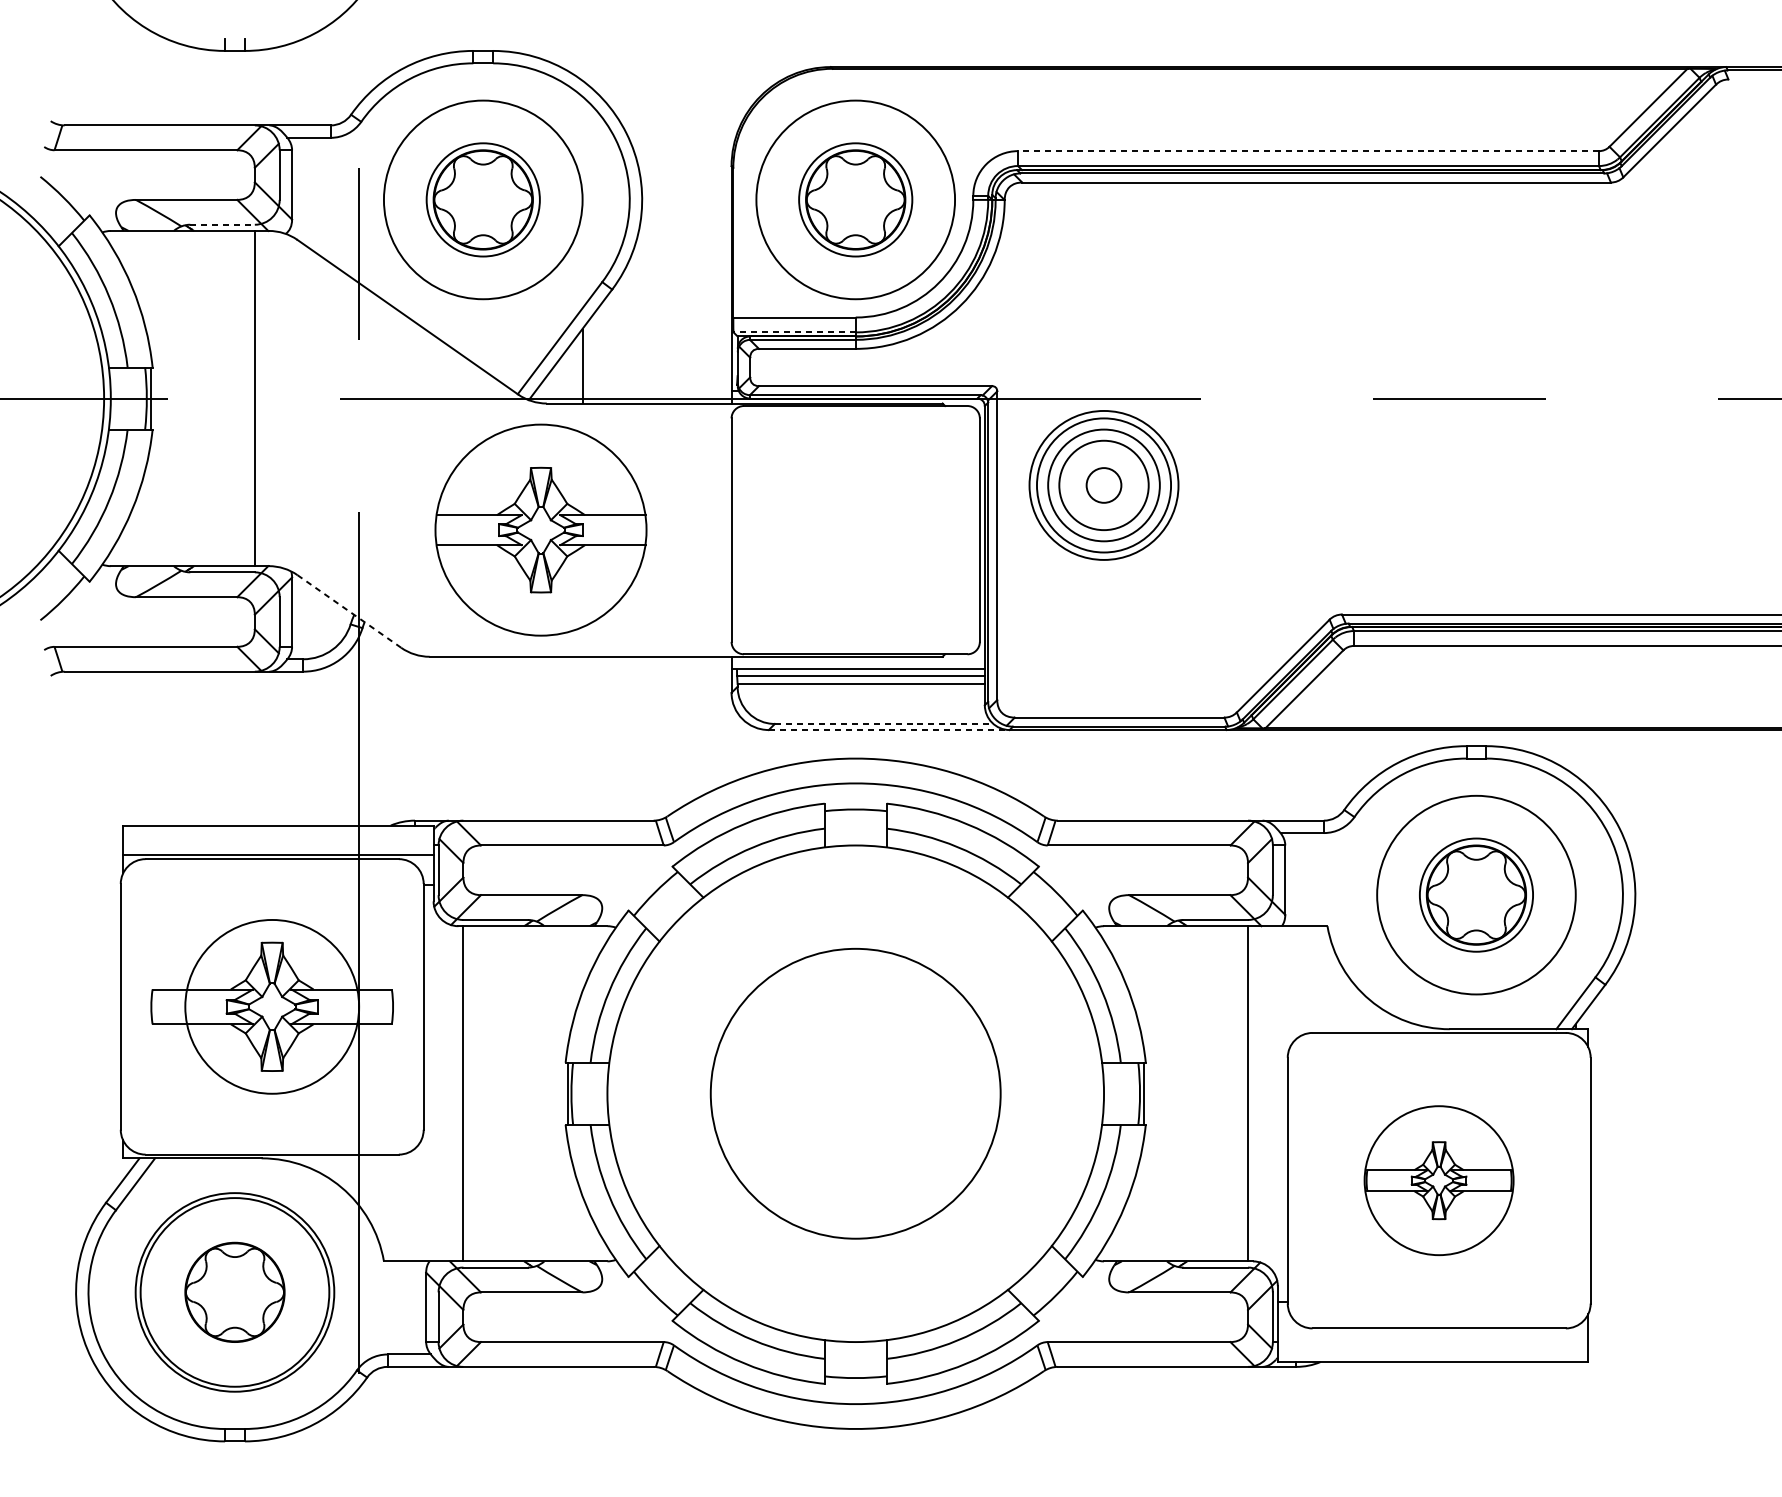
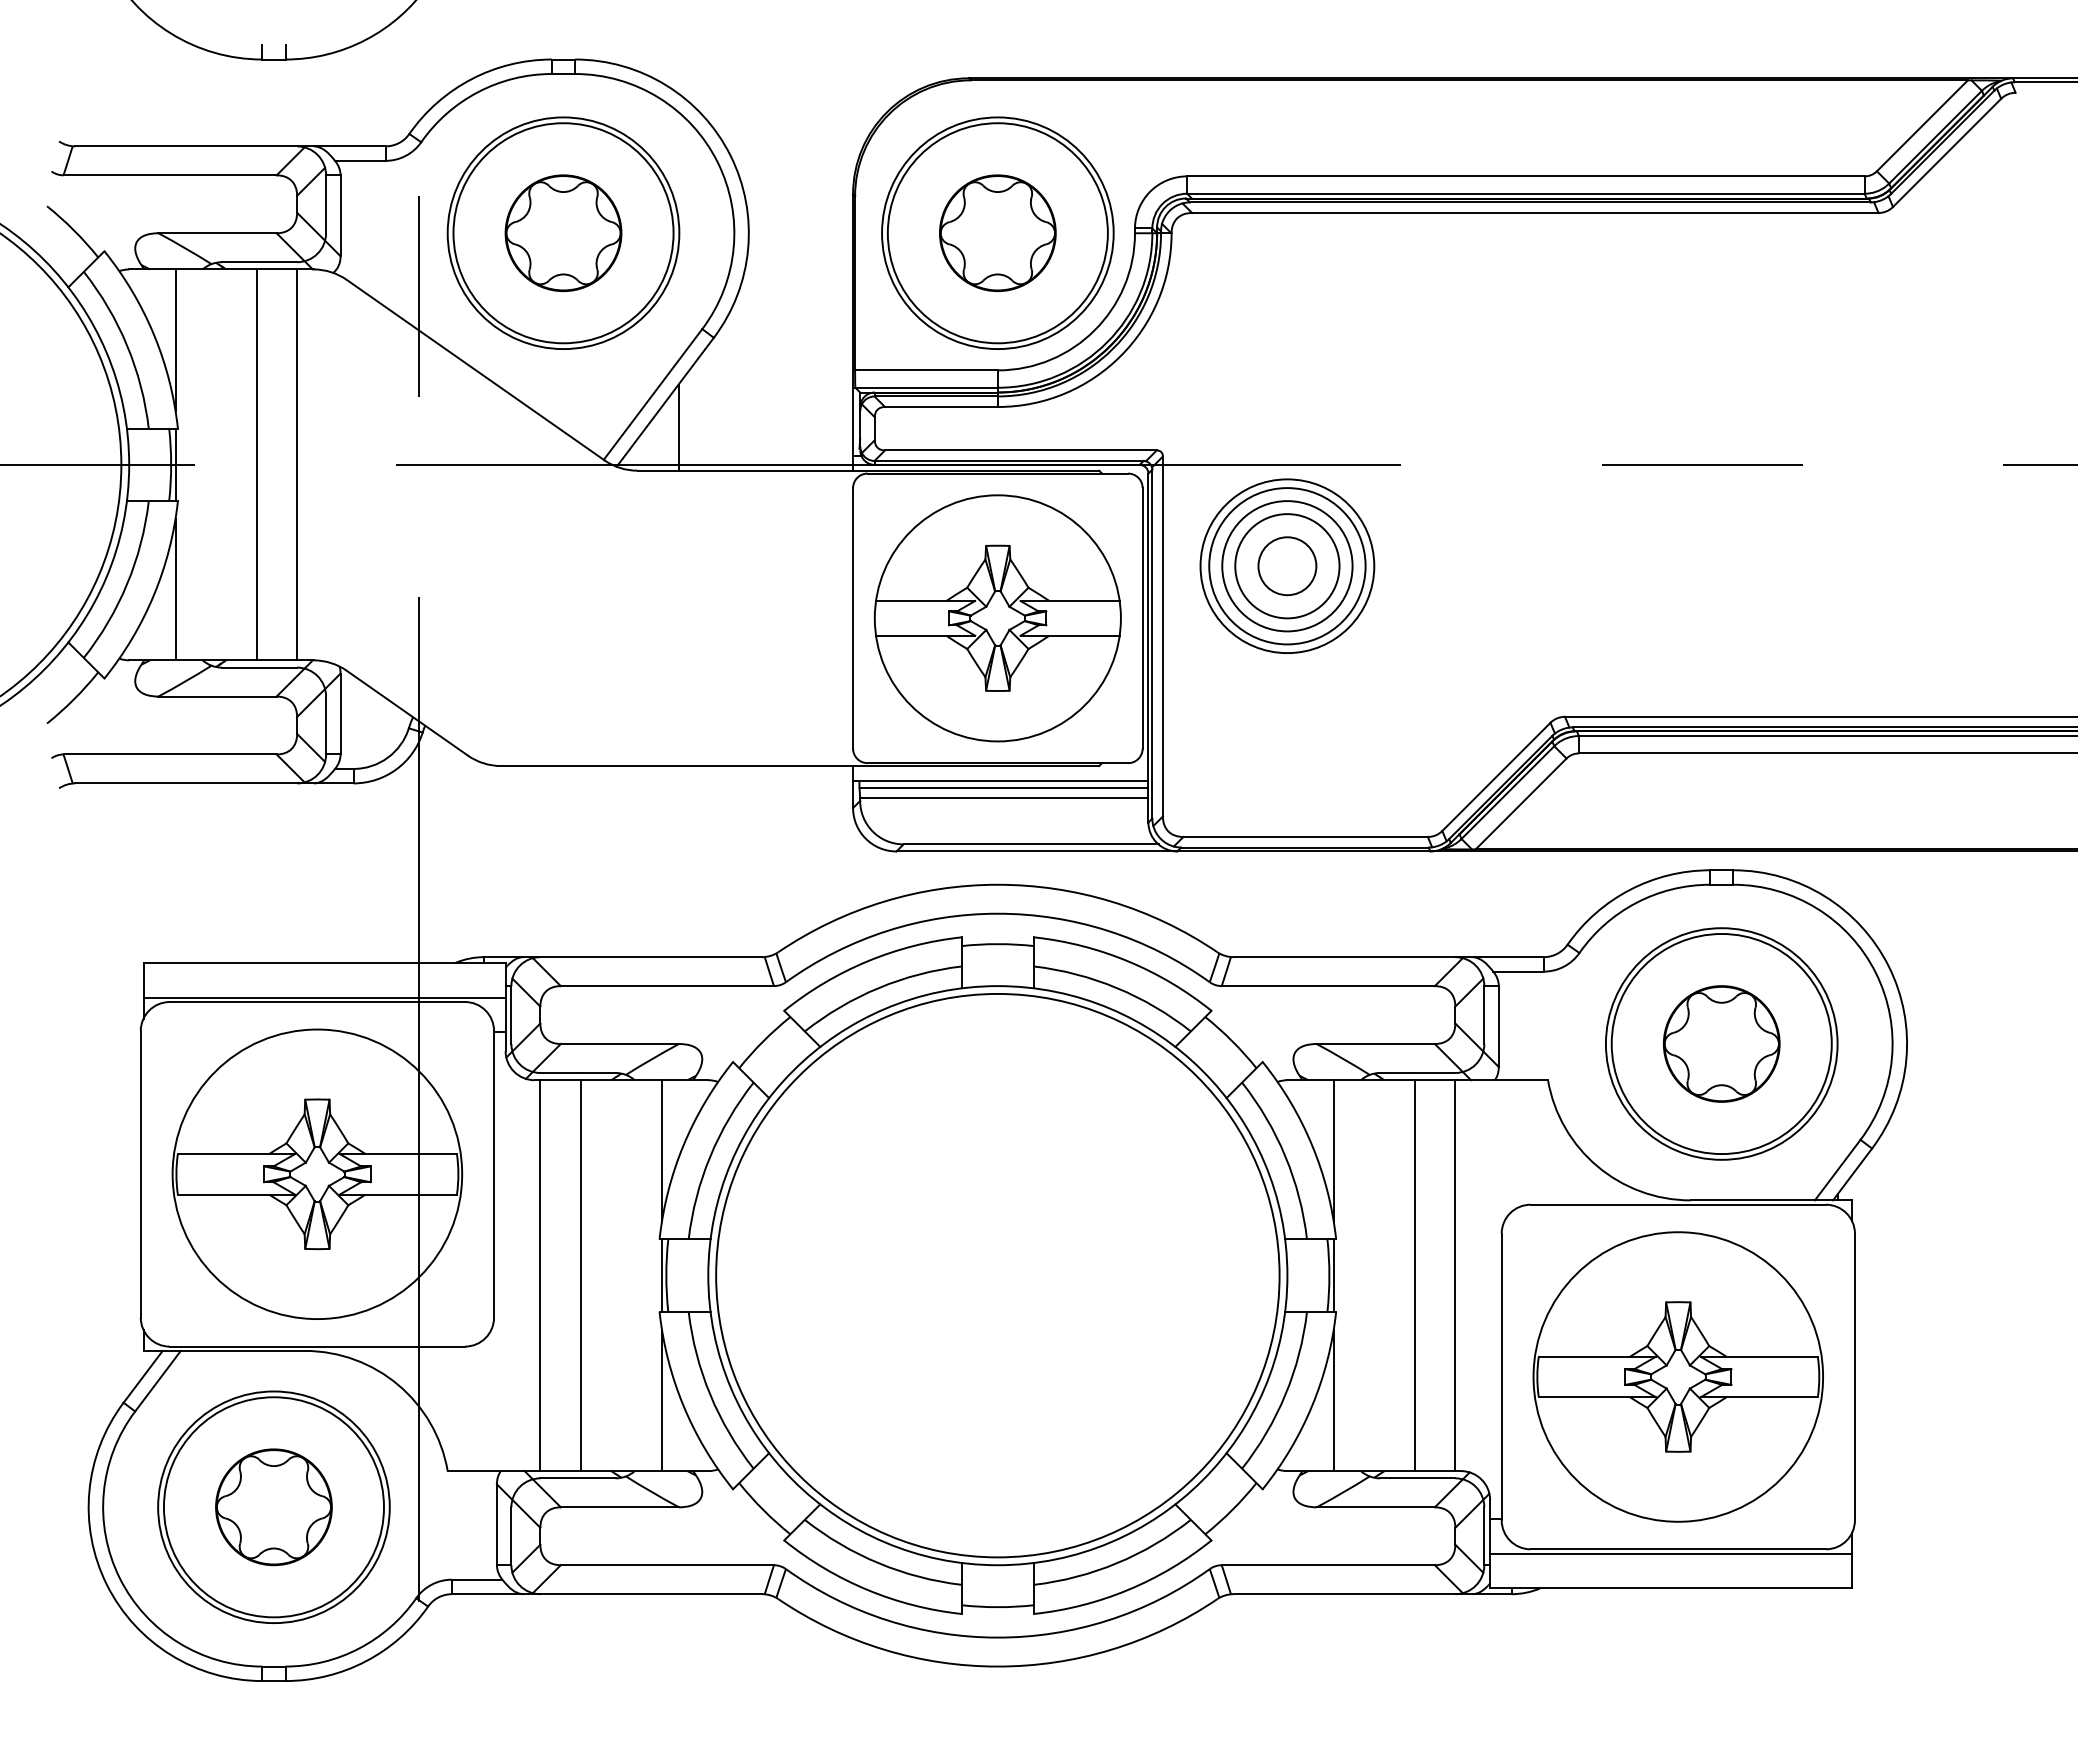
line: (1308, 151) -> (1525, 176), dashed -> solid
circle: (483, 200) -> (563, 233), size x1.67
circle: (855, 200) -> (997, 233), size x1.67
line: (222, 224) -> (259, 262), dashed -> solid
line: (150, 291) -> (175, 340), added
line: (794, 332) -> (926, 387), dashed -> solid
line: (220, 398) -> (256, 464), added
circle: (1104, 485) -> (1287, 566), size x1.43
line: (150, 505) -> (175, 589), added
part: (540, 530) -> (997, 618), moved
line: (349, 611) -> (407, 713), dashed -> solid
line: (884, 724) -> (1031, 844), dashed -> solid
line: (889, 730) -> (1037, 851), dashed -> solid
circle: (1476, 894) -> (1721, 1043), size x1.67
line: (567, 986) -> (661, 1150), added
line: (1143, 986) -> (1333, 1150), added
circle: (272, 1007) -> (317, 1174), size x1.43
line: (497, 1093) -> (580, 1275), added
circle: (855, 1093) -> (997, 1275), size x1.67
line: (1212, 1093) -> (1414, 1275), added
part: (1438, 1180) -> (1677, 1376), size x1.67
line: (567, 1200) -> (661, 1400), added
line: (1143, 1200) -> (1333, 1400), added
line: (1433, 1332) -> (1671, 1553), added

